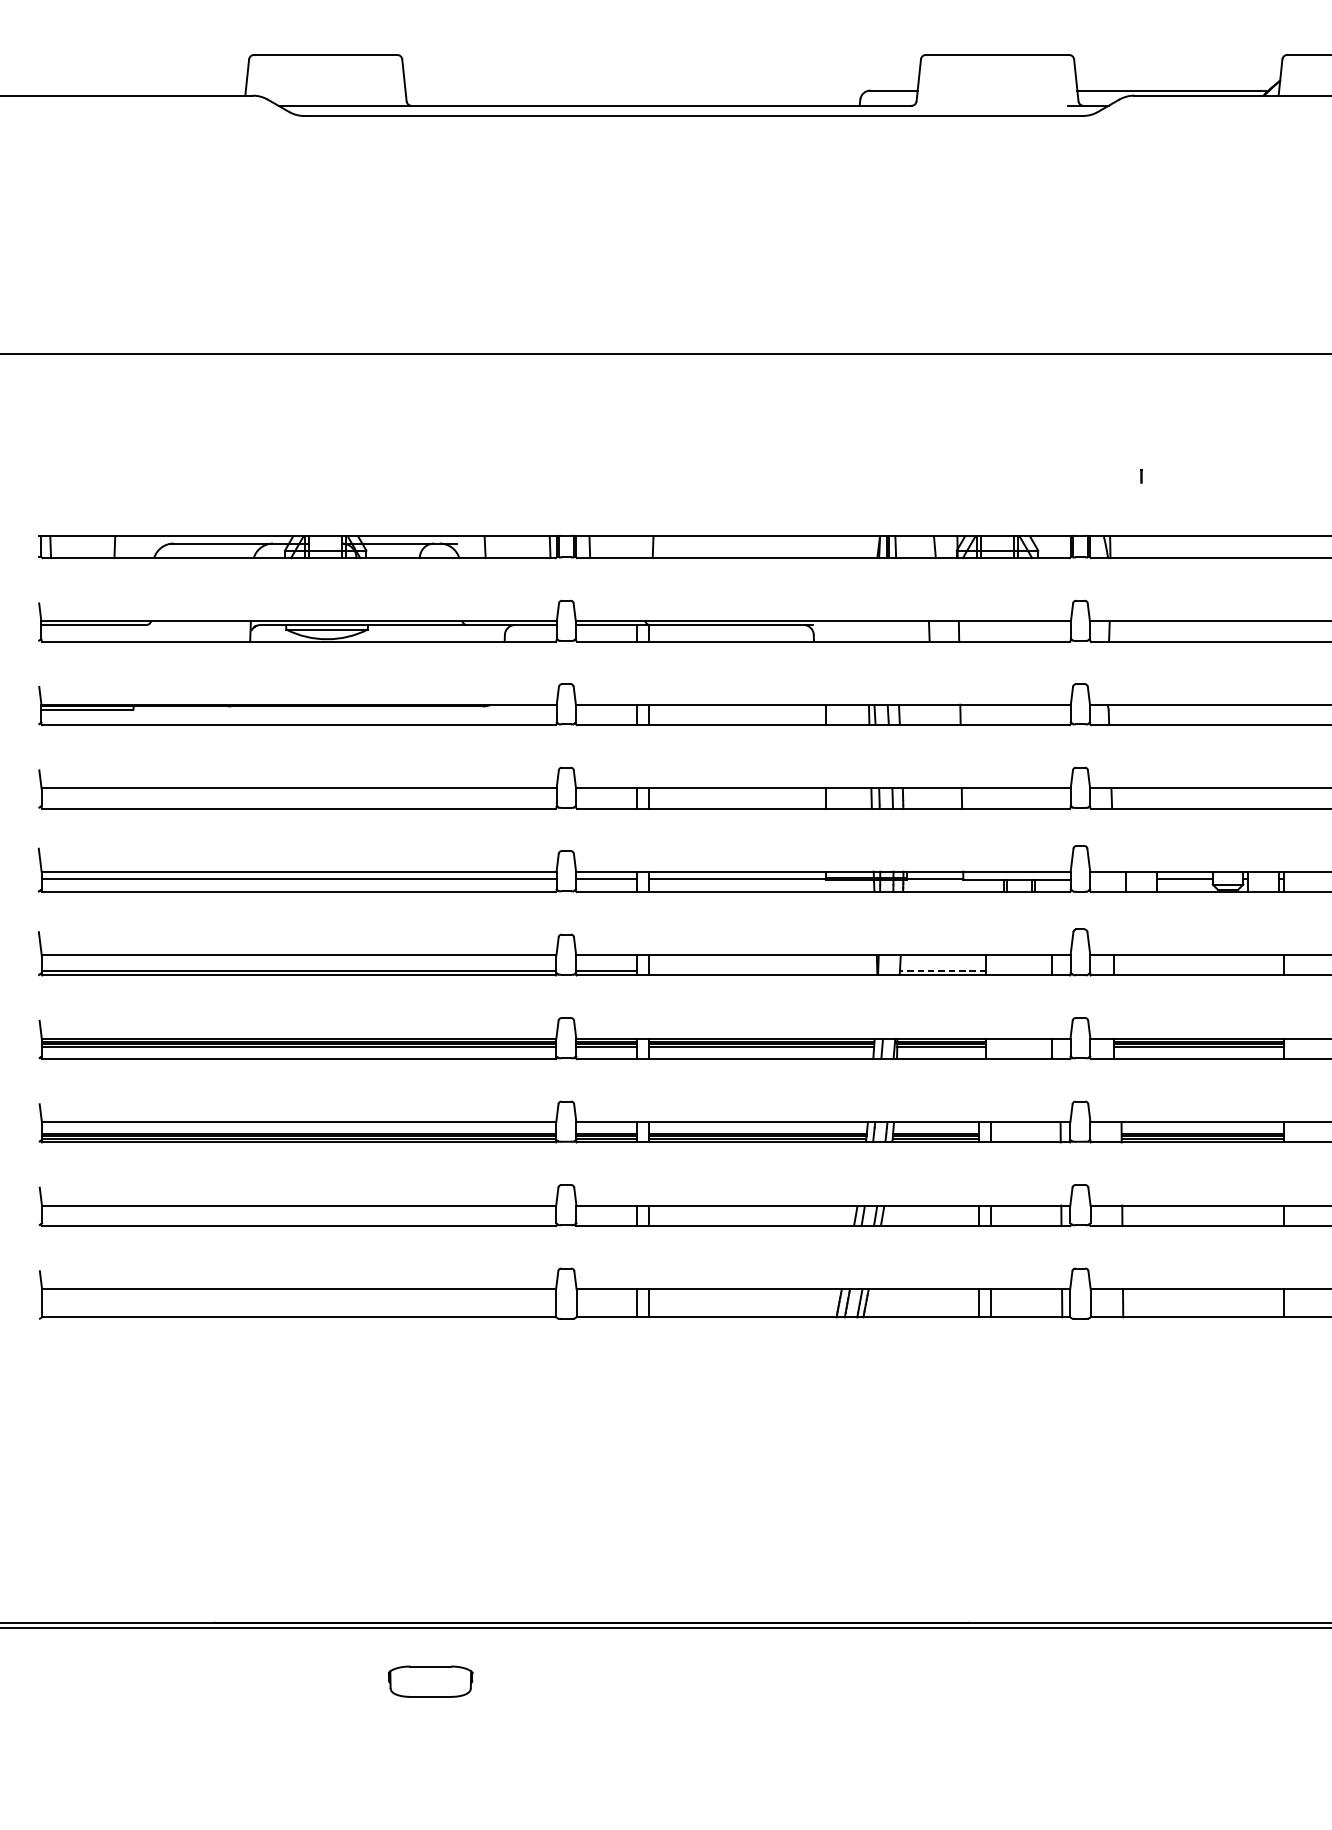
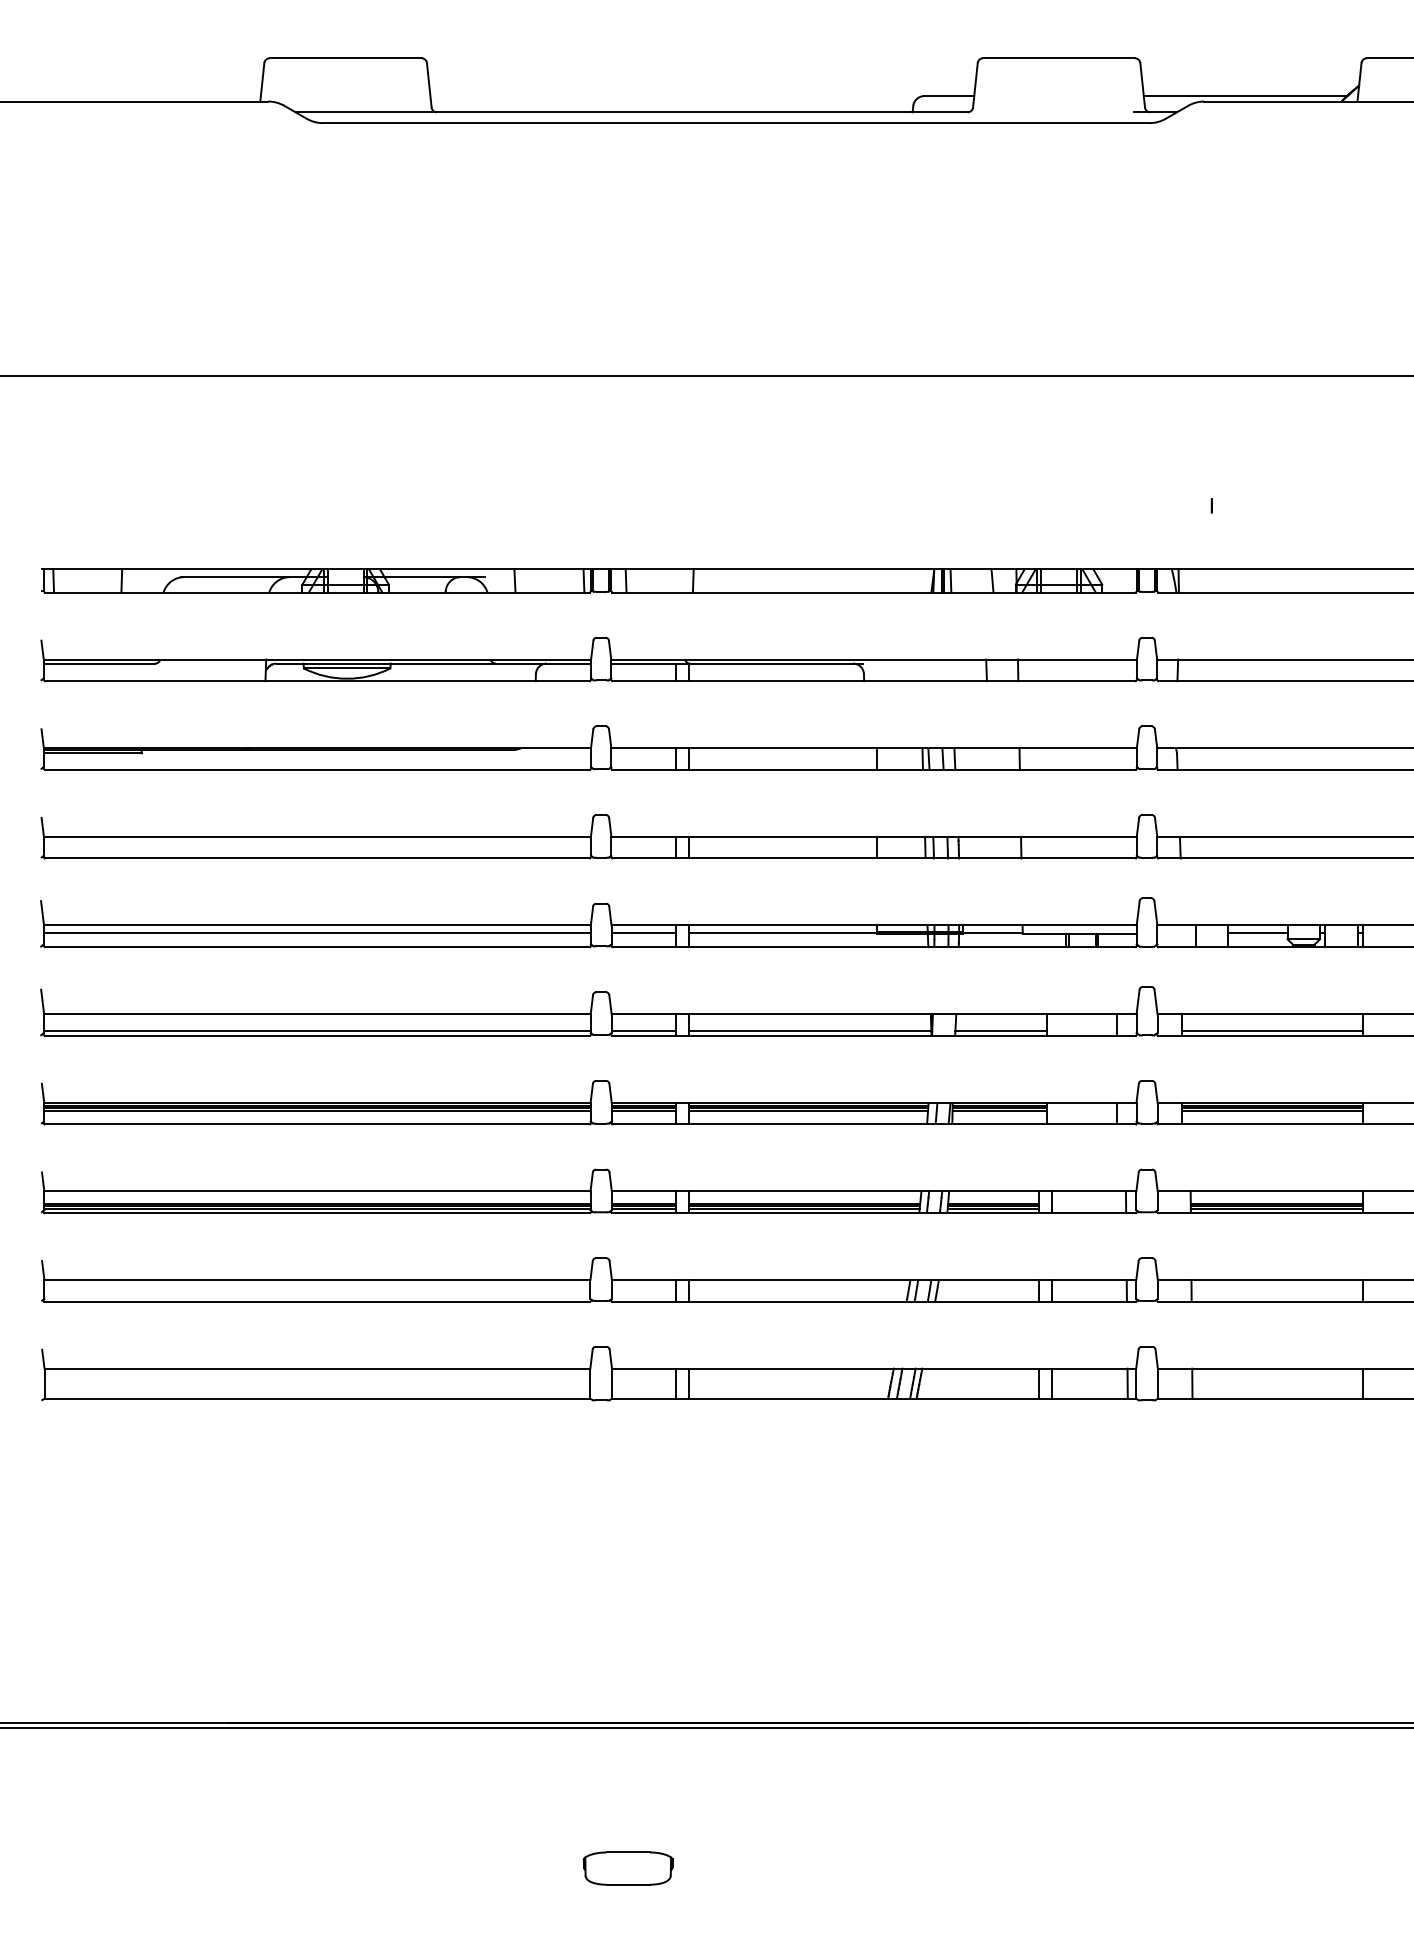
line: (762, 970) -> (809, 1030), added
line: (943, 970) -> (1001, 1030), dashed -> solid
line: (1198, 970) -> (1272, 1030), added
part: (430, 1681) -> (627, 1868), moved

